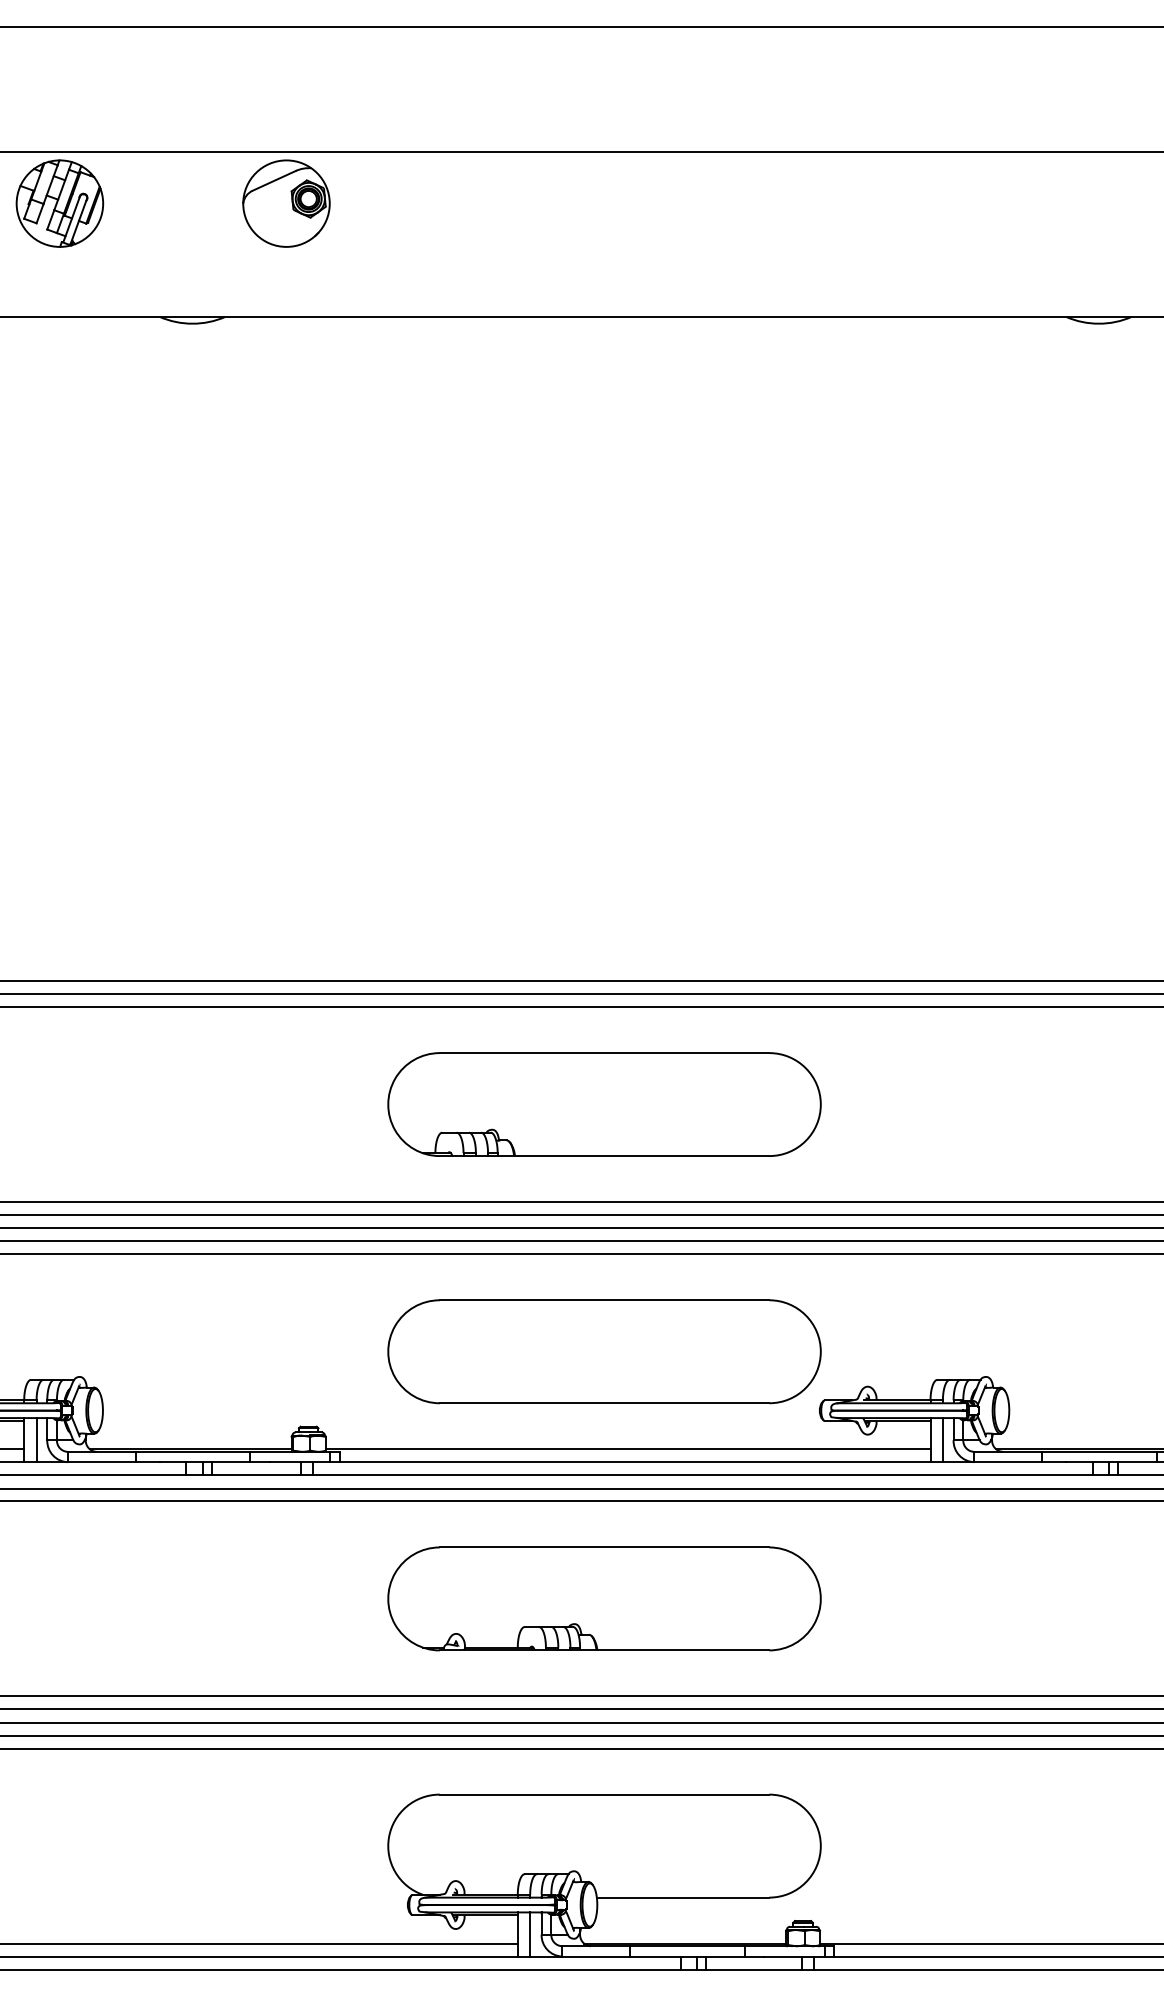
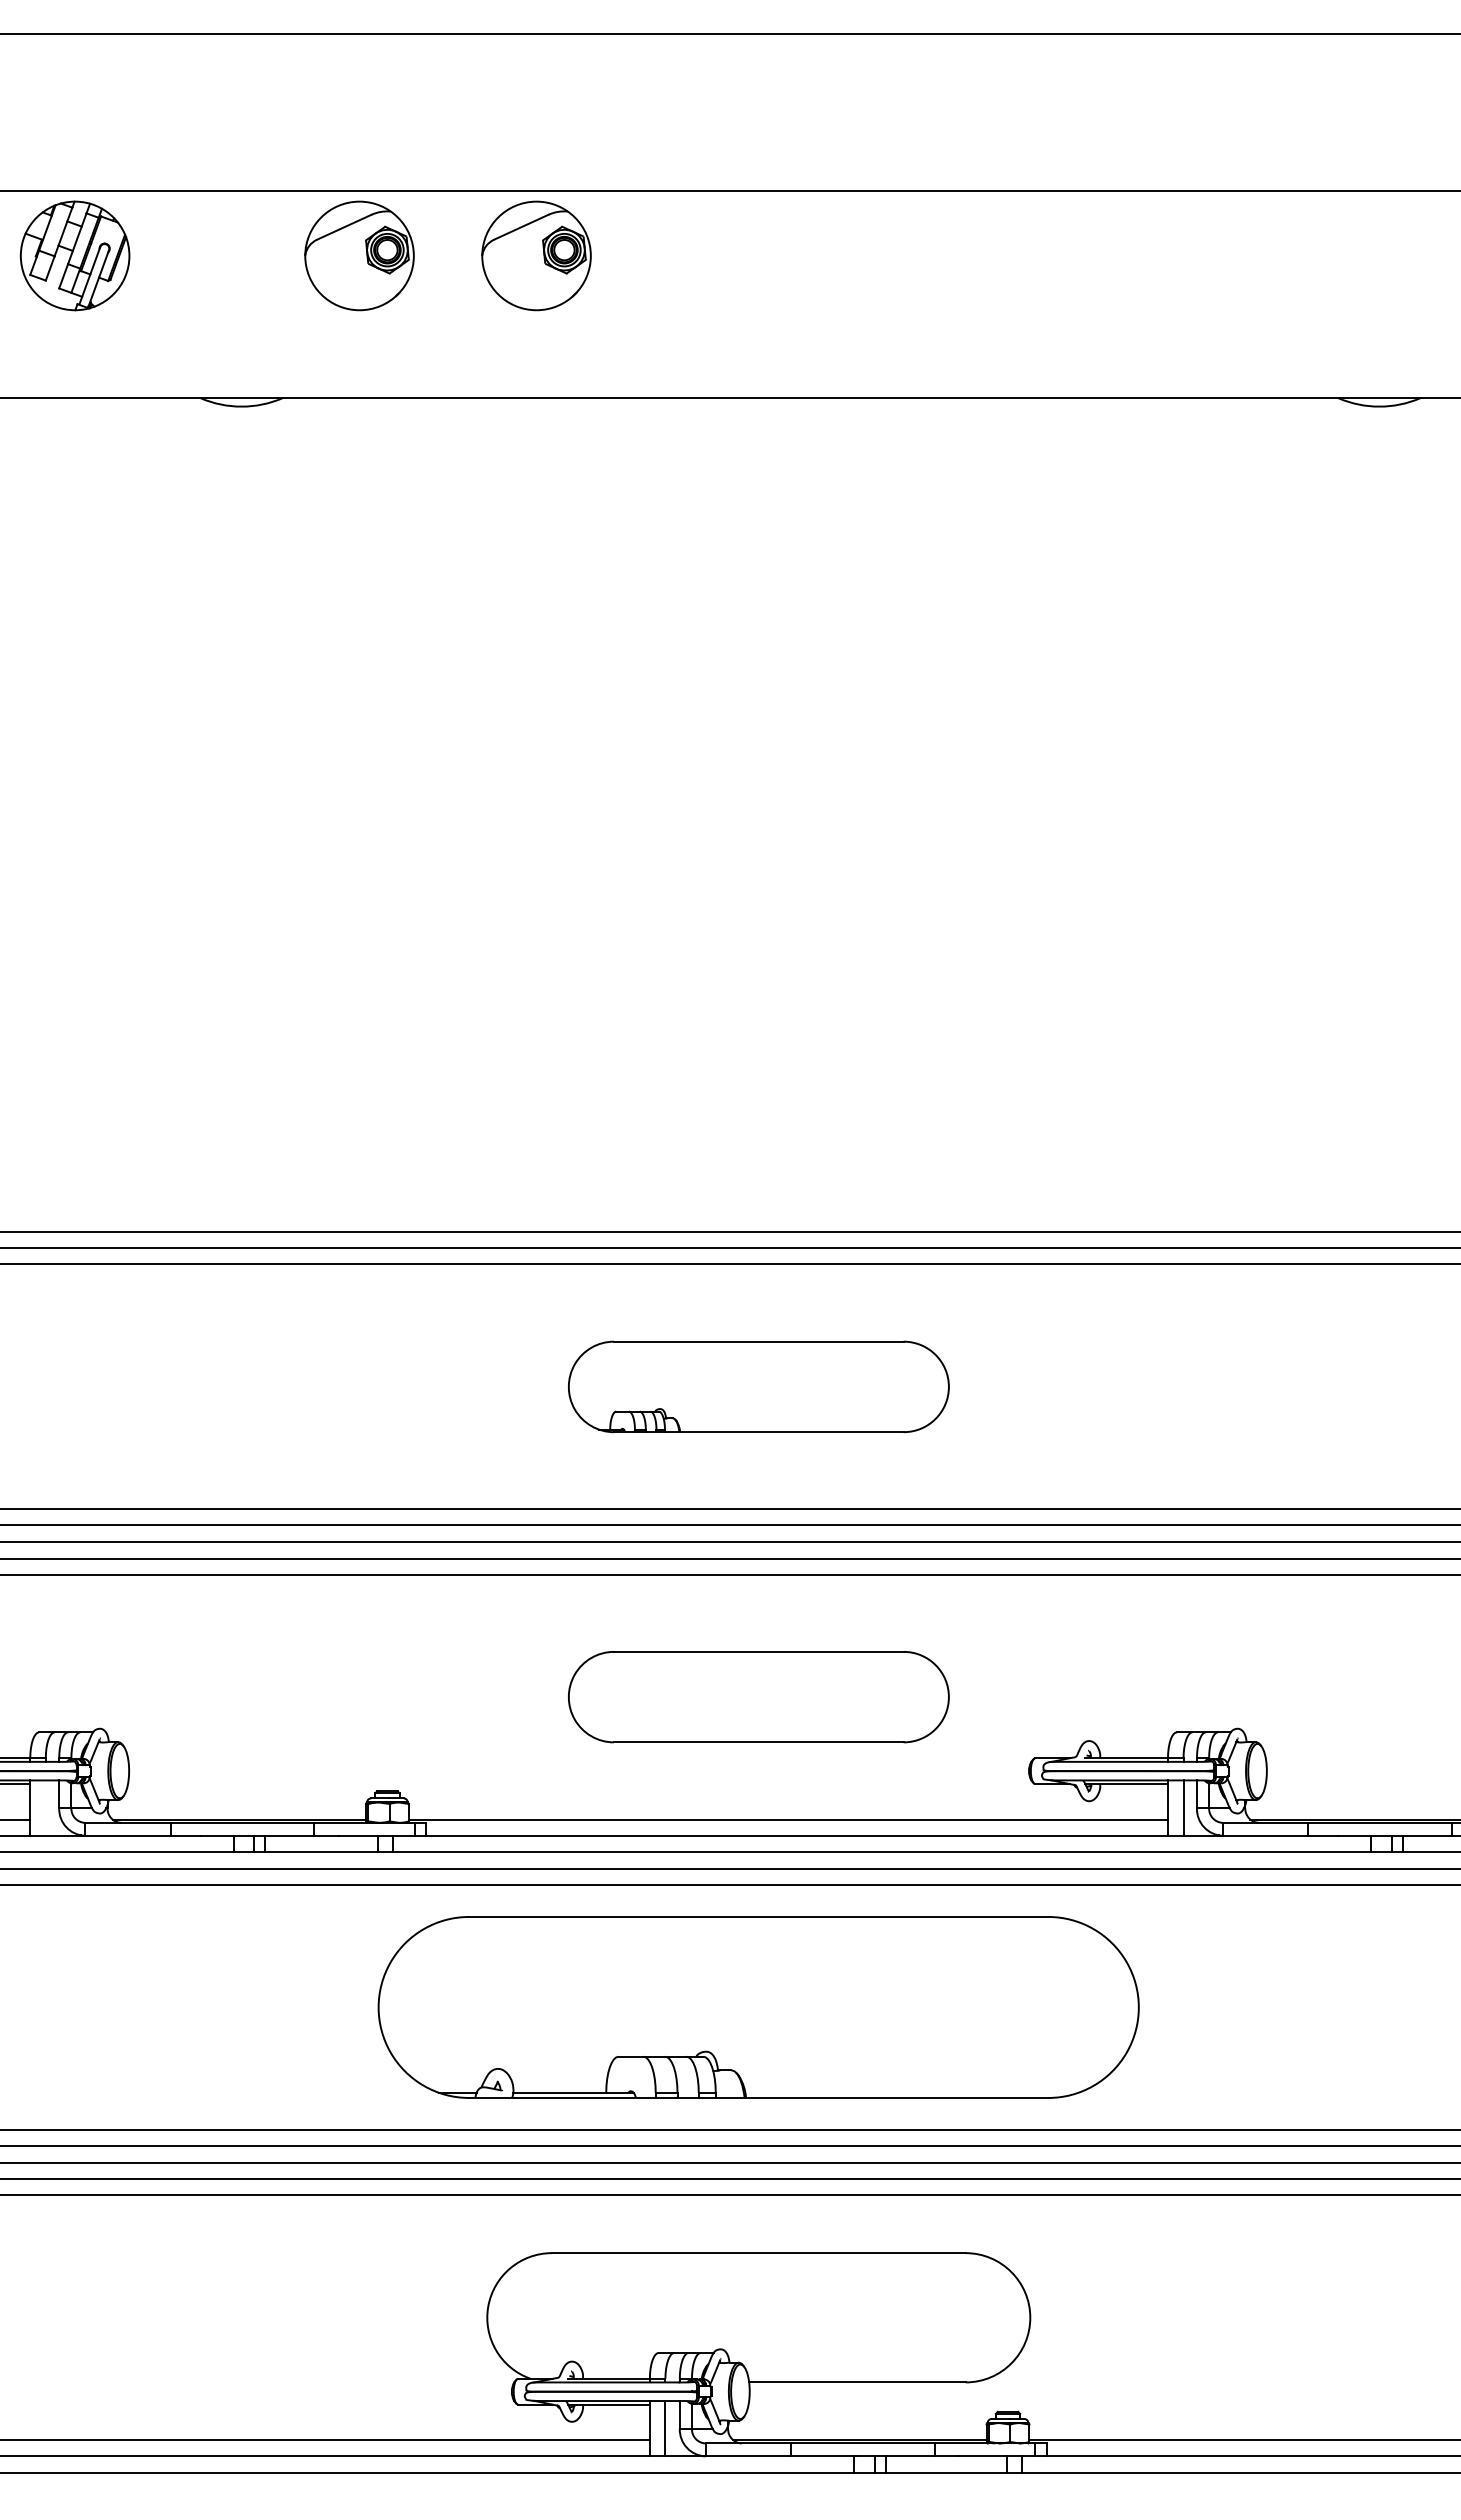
part: (427, 203) -> (536, 255), added
part: (604, 1104) -> (758, 1386), size x0.7
part: (604, 1351) -> (758, 1696), size x0.7
line: (36, 1439) -> (45, 1807), removed
part: (604, 1598) -> (758, 2007), size x1.4

